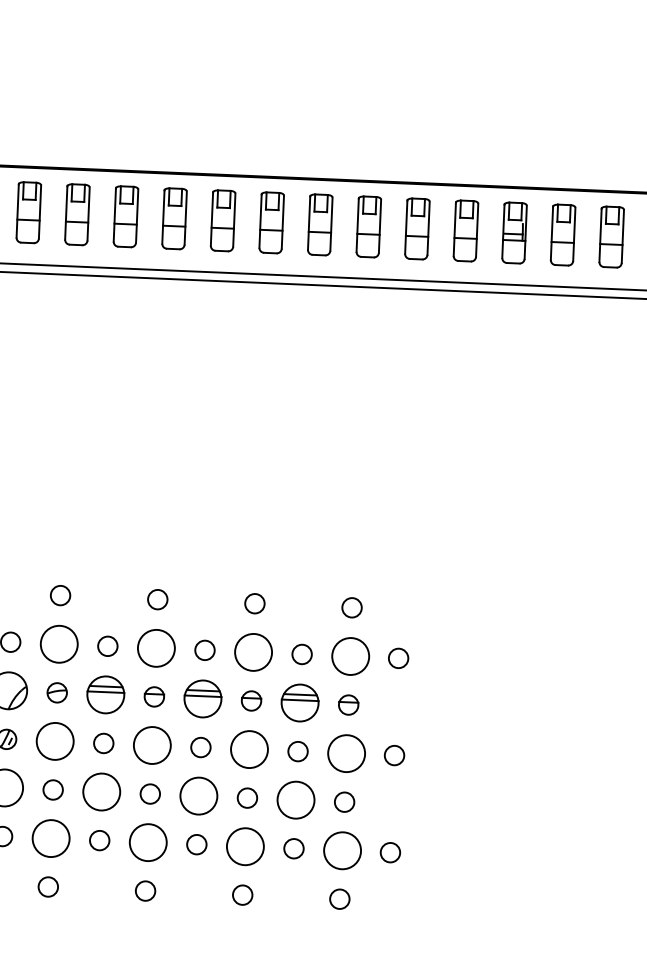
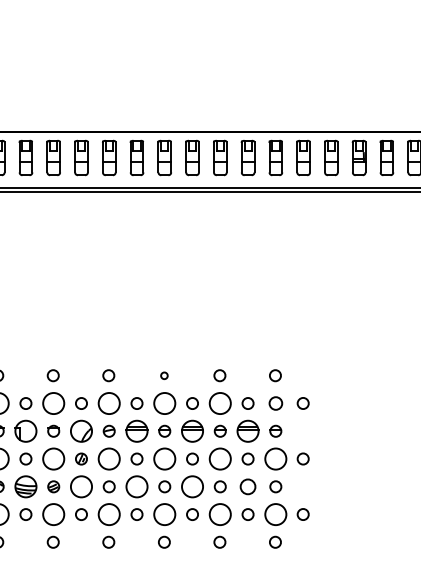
circle: (157, 599) -> (164, 375), size x0.6
circle: (350, 656) -> (275, 403), size x0.6
circle: (295, 799) -> (247, 486), size x0.7

